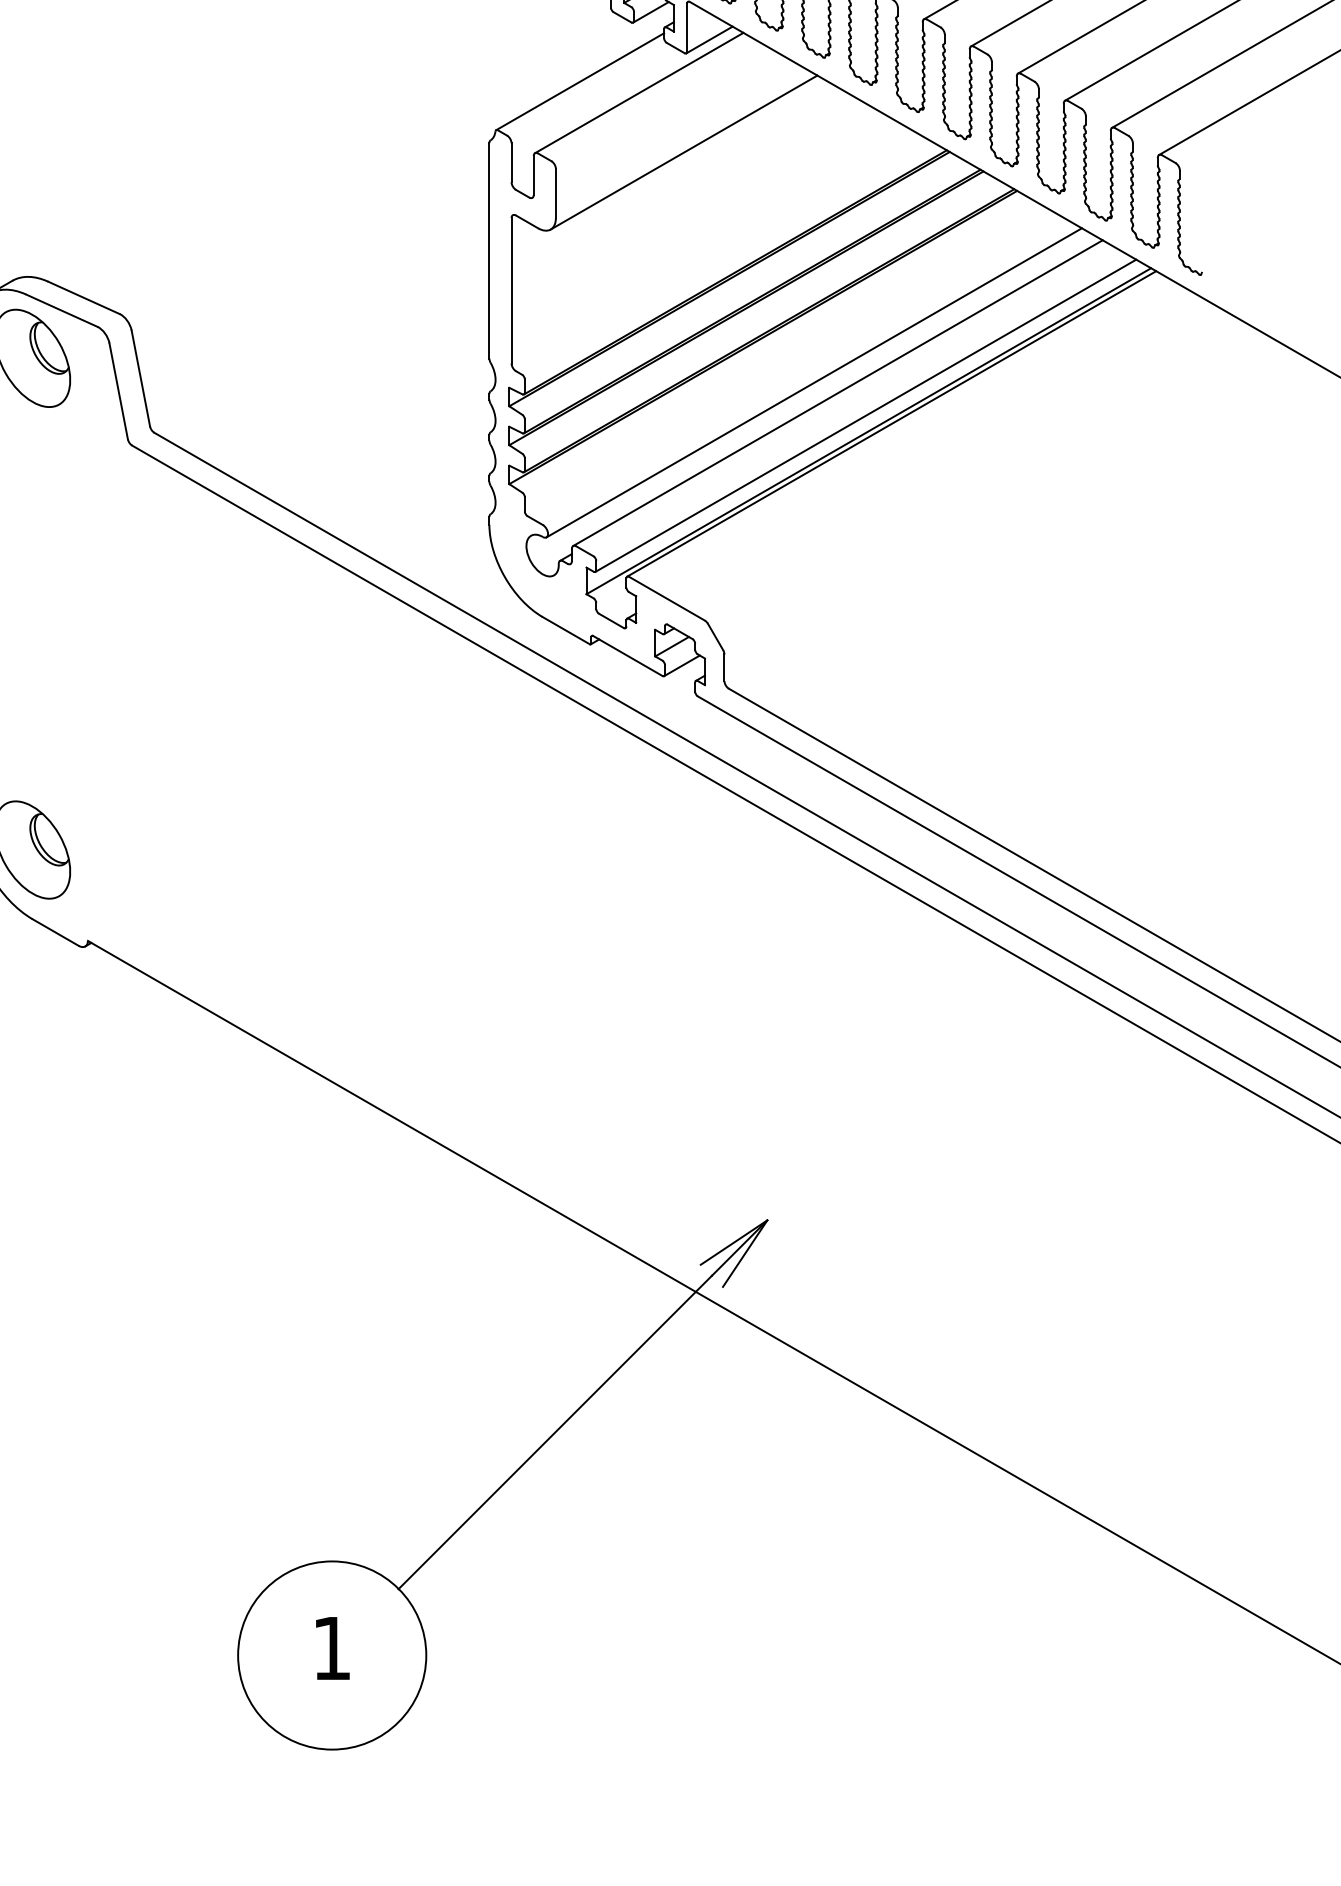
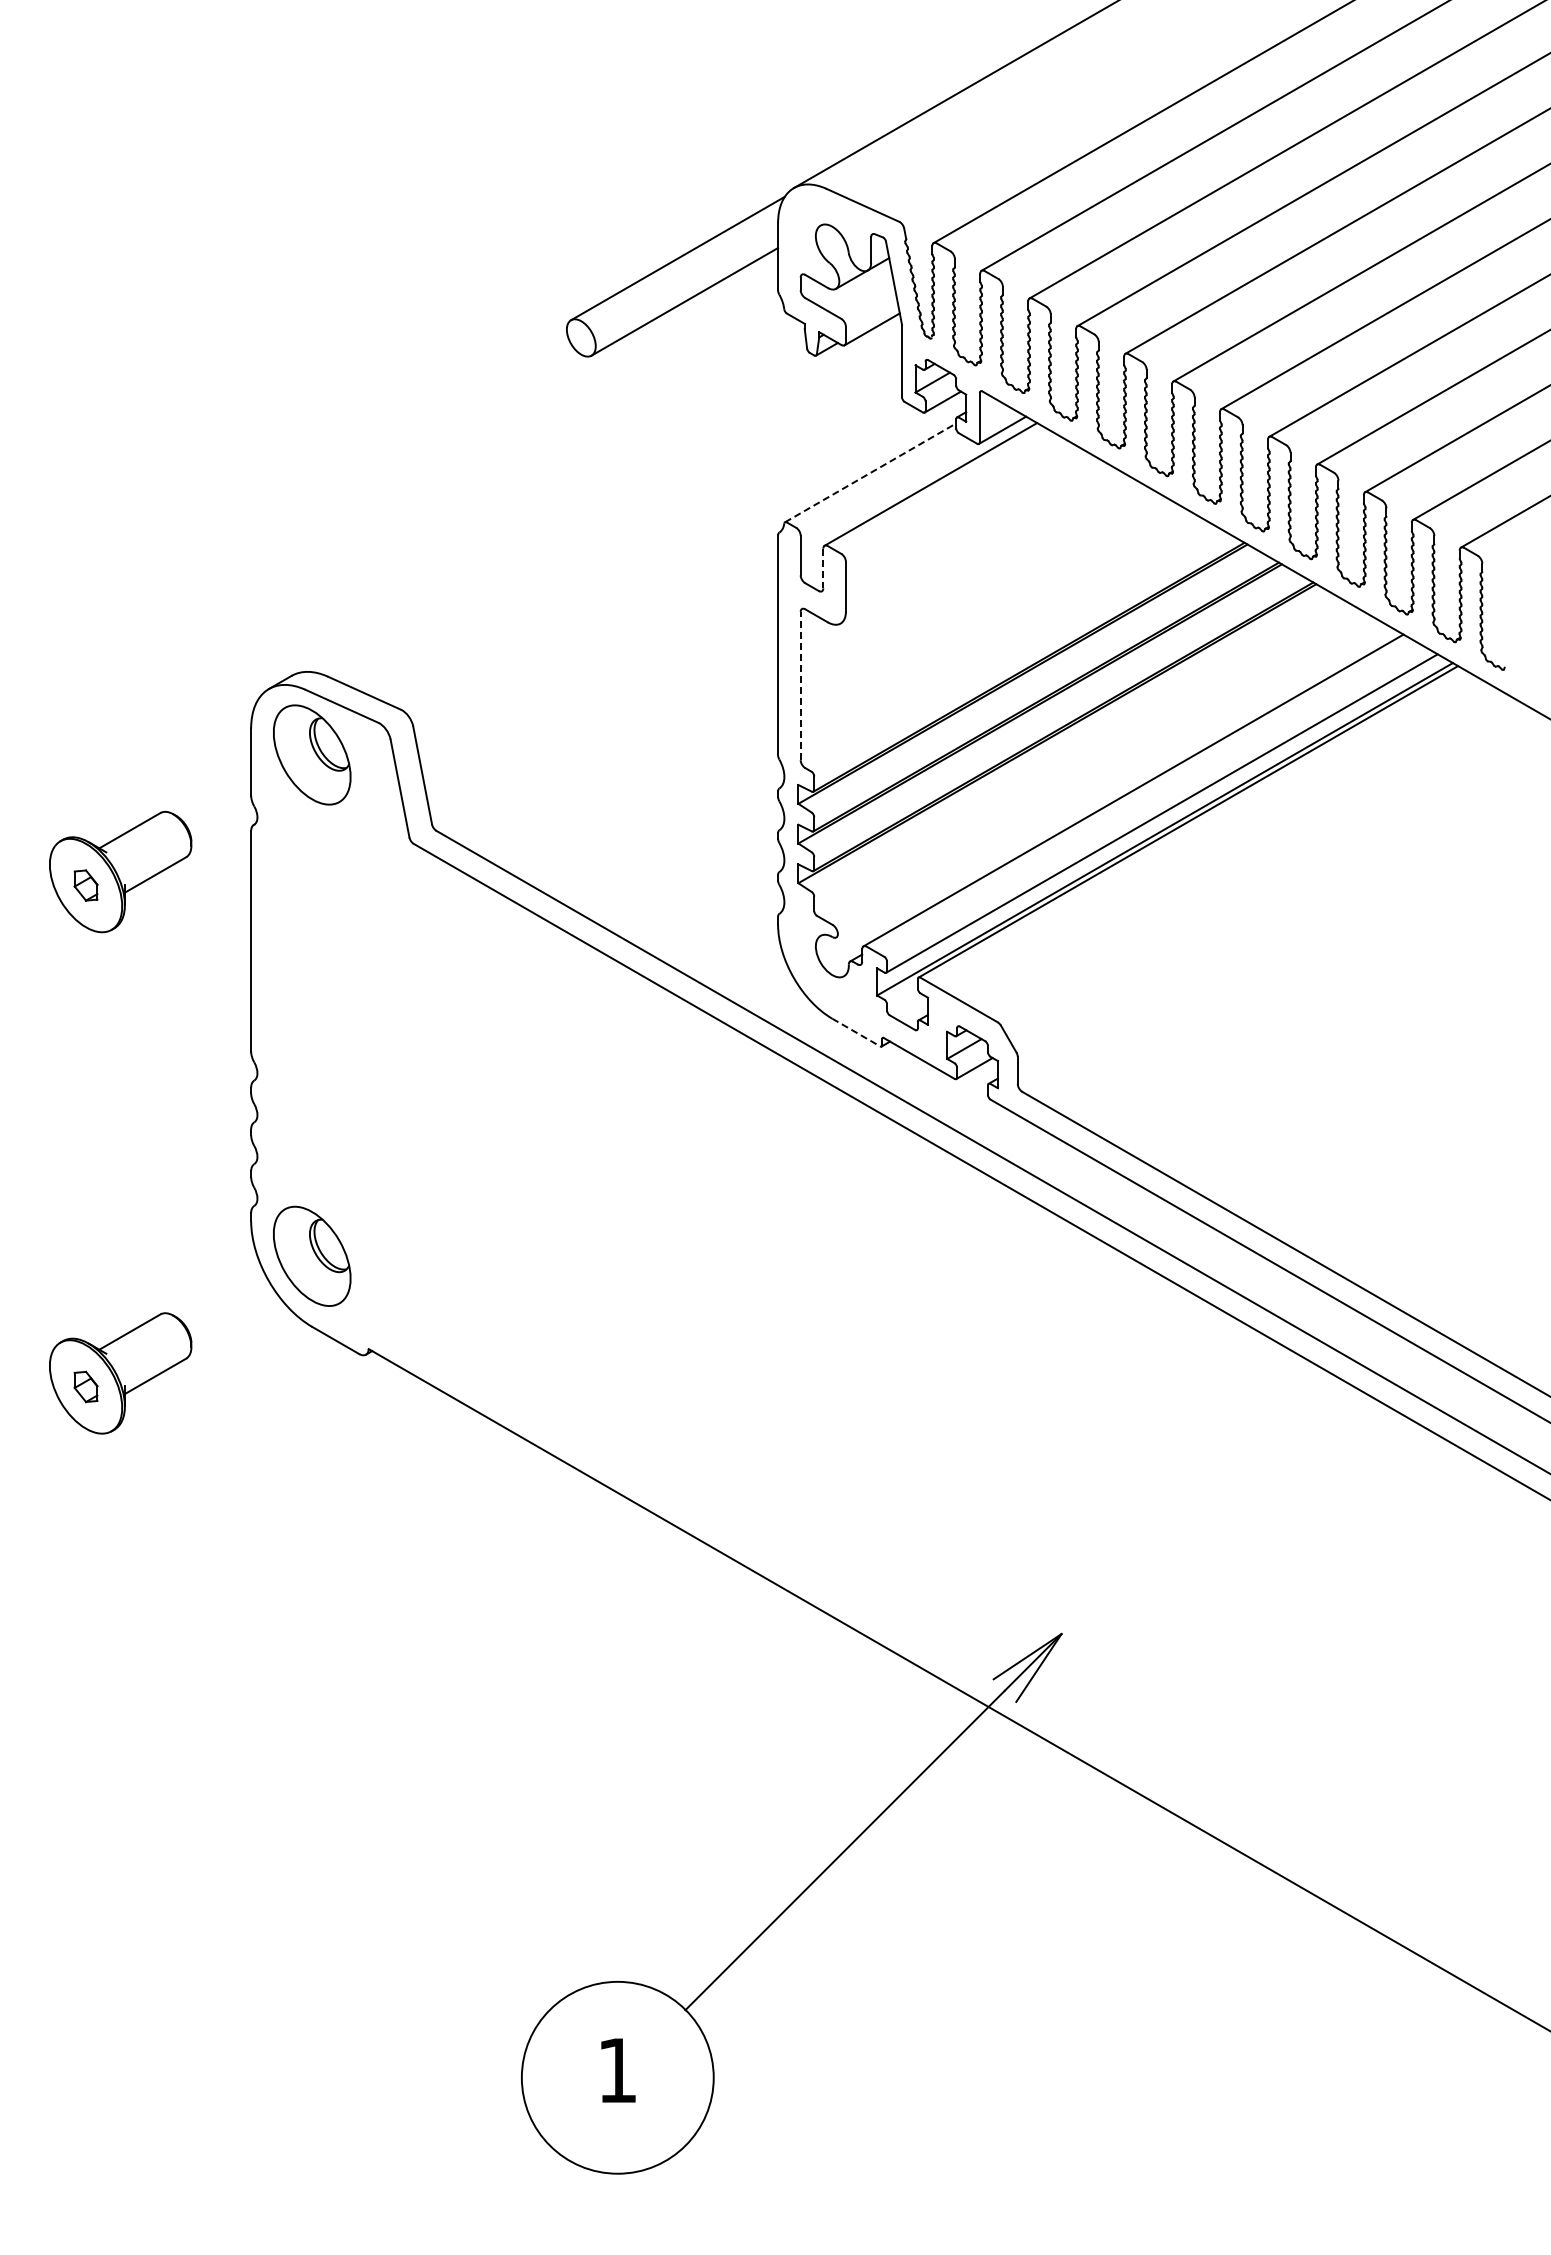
line: (580, 81) -> (870, 472), solid -> dashed
line: (683, 151) -> (976, 544), removed
line: (533, 175) -> (823, 568), solid -> dashed
line: (511, 290) -> (800, 685), solid -> dashed
line: (814, 382) -> (1109, 779), removed
line: (566, 630) -> (856, 1032), solid -> dashed

